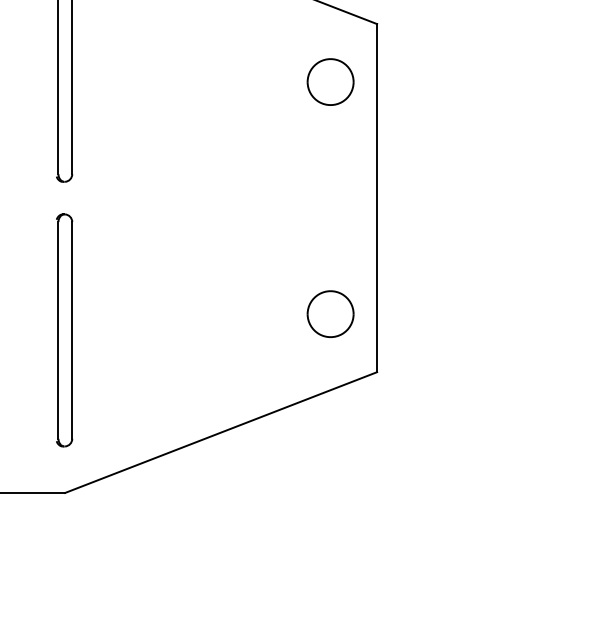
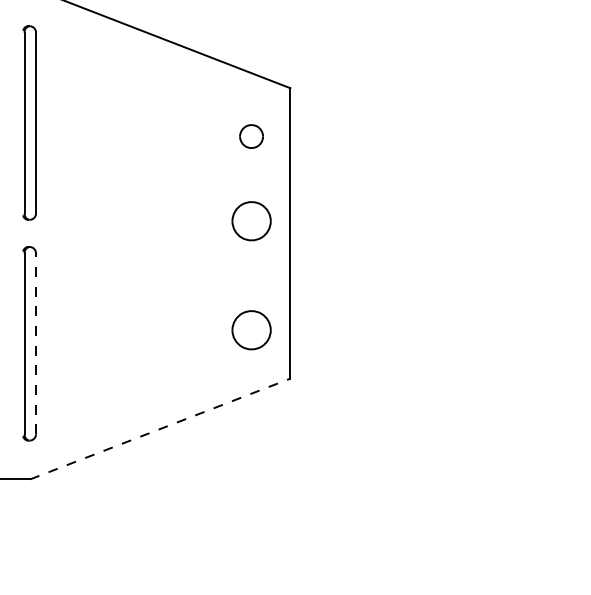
part: (330, 81) -> (251, 136), size x0.6
part: (330, 183) -> (251, 221), added
line: (72, 330) -> (36, 343), solid -> dashed
line: (221, 433) -> (160, 429), solid -> dashed

